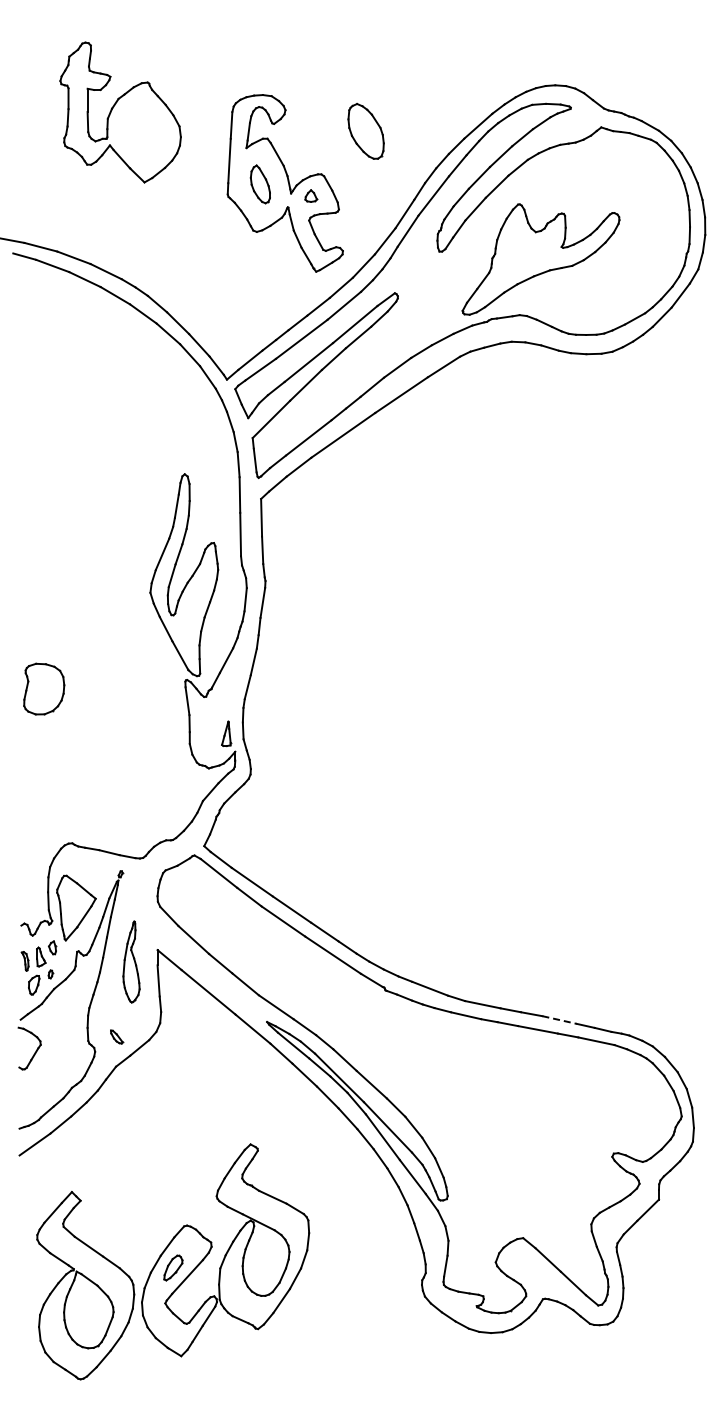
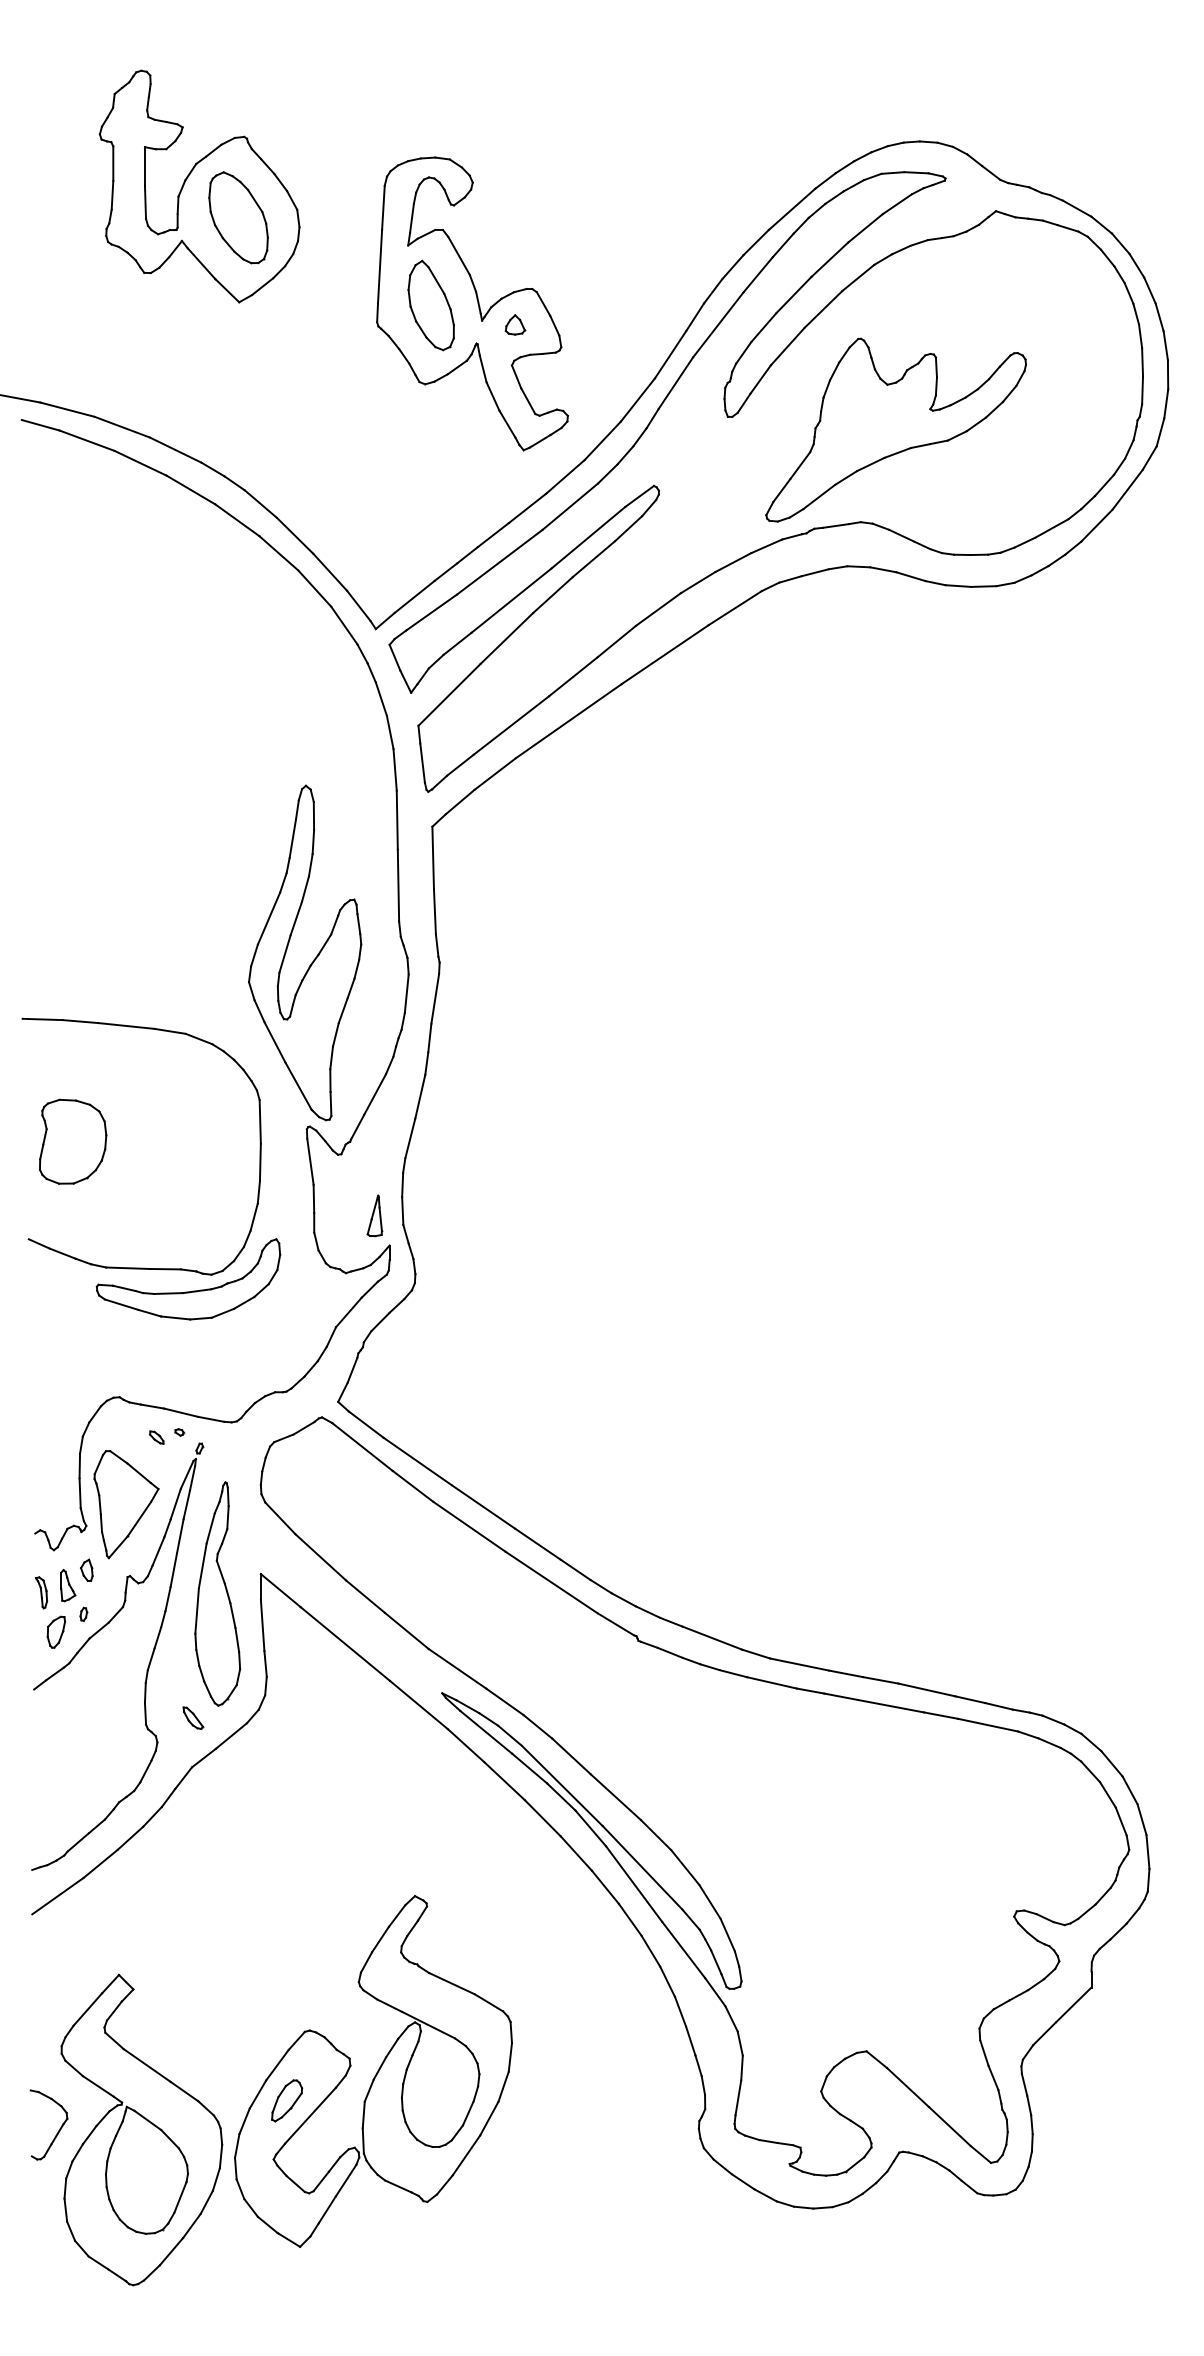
part: (365, 131) -> (237, 217), moved
part: (260, 184) -> (431, 305), size x1.43
part: (87, 764) -> (144, 1266), added
part: (100, 866) -> (166, 1435), added
part: (131, 961) -> (217, 1593), size x1.67
line: (559, 1020) -> (926, 1690), dashed -> solid
part: (35, 1050) -> (58, 2128), moved

